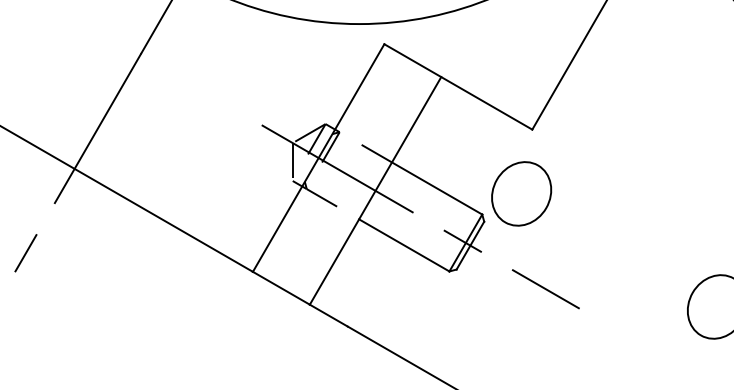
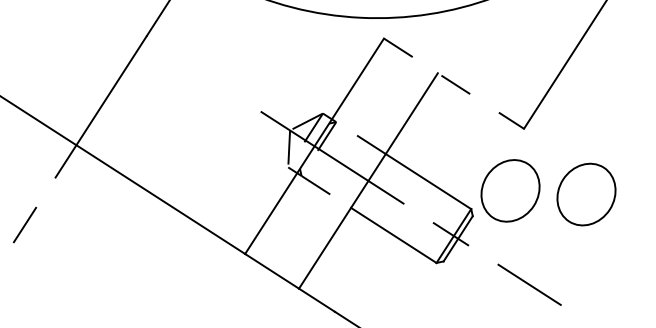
line: (458, 87) -> (454, 84), solid -> dashed
part: (599, 193) -> (586, 194), added

